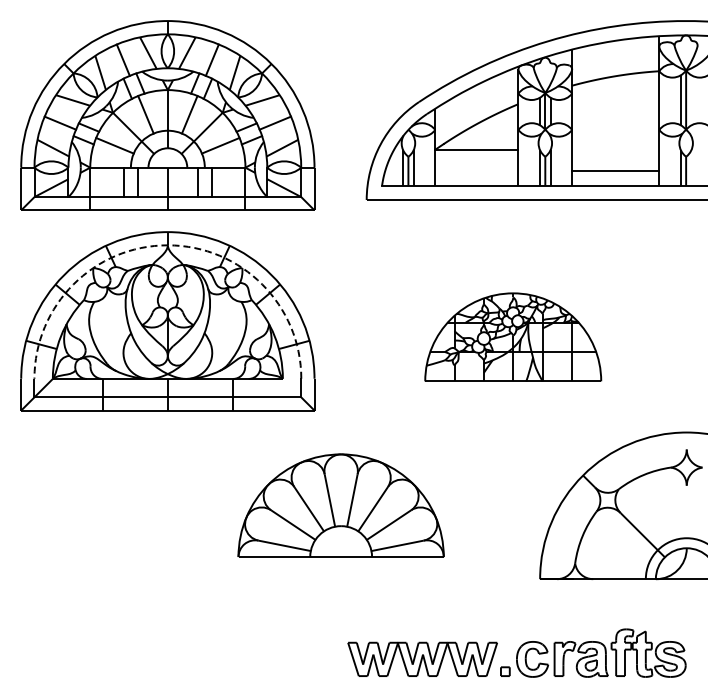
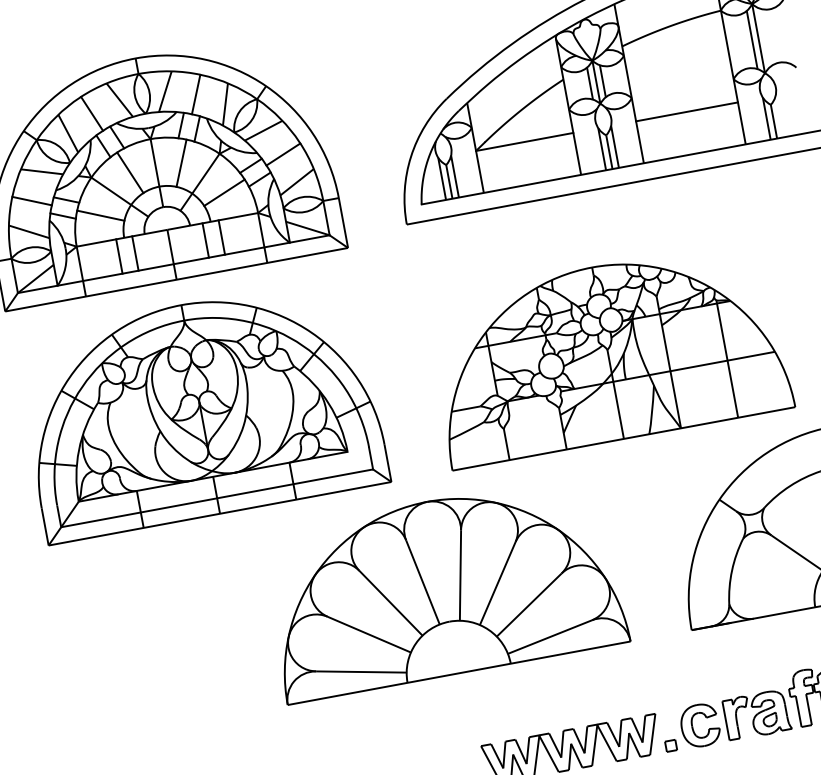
line: (615, 170) -> (686, 111), moved
arc: (167, 245) -> (183, 320), dashed -> solid
part: (512, 337) -> (607, 353), size x1.67
part: (340, 505) -> (442, 587), size x1.43

